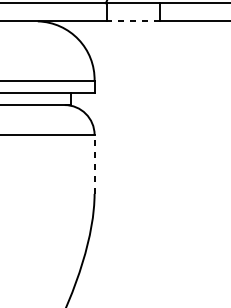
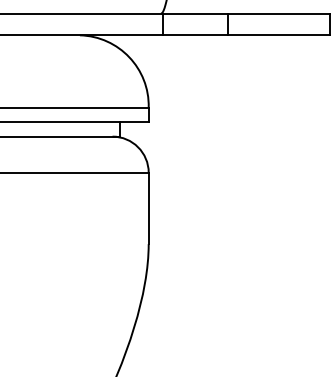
line: (132, 21) -> (194, 35), dashed -> solid
line: (94, 164) -> (148, 208), dashed -> solid

